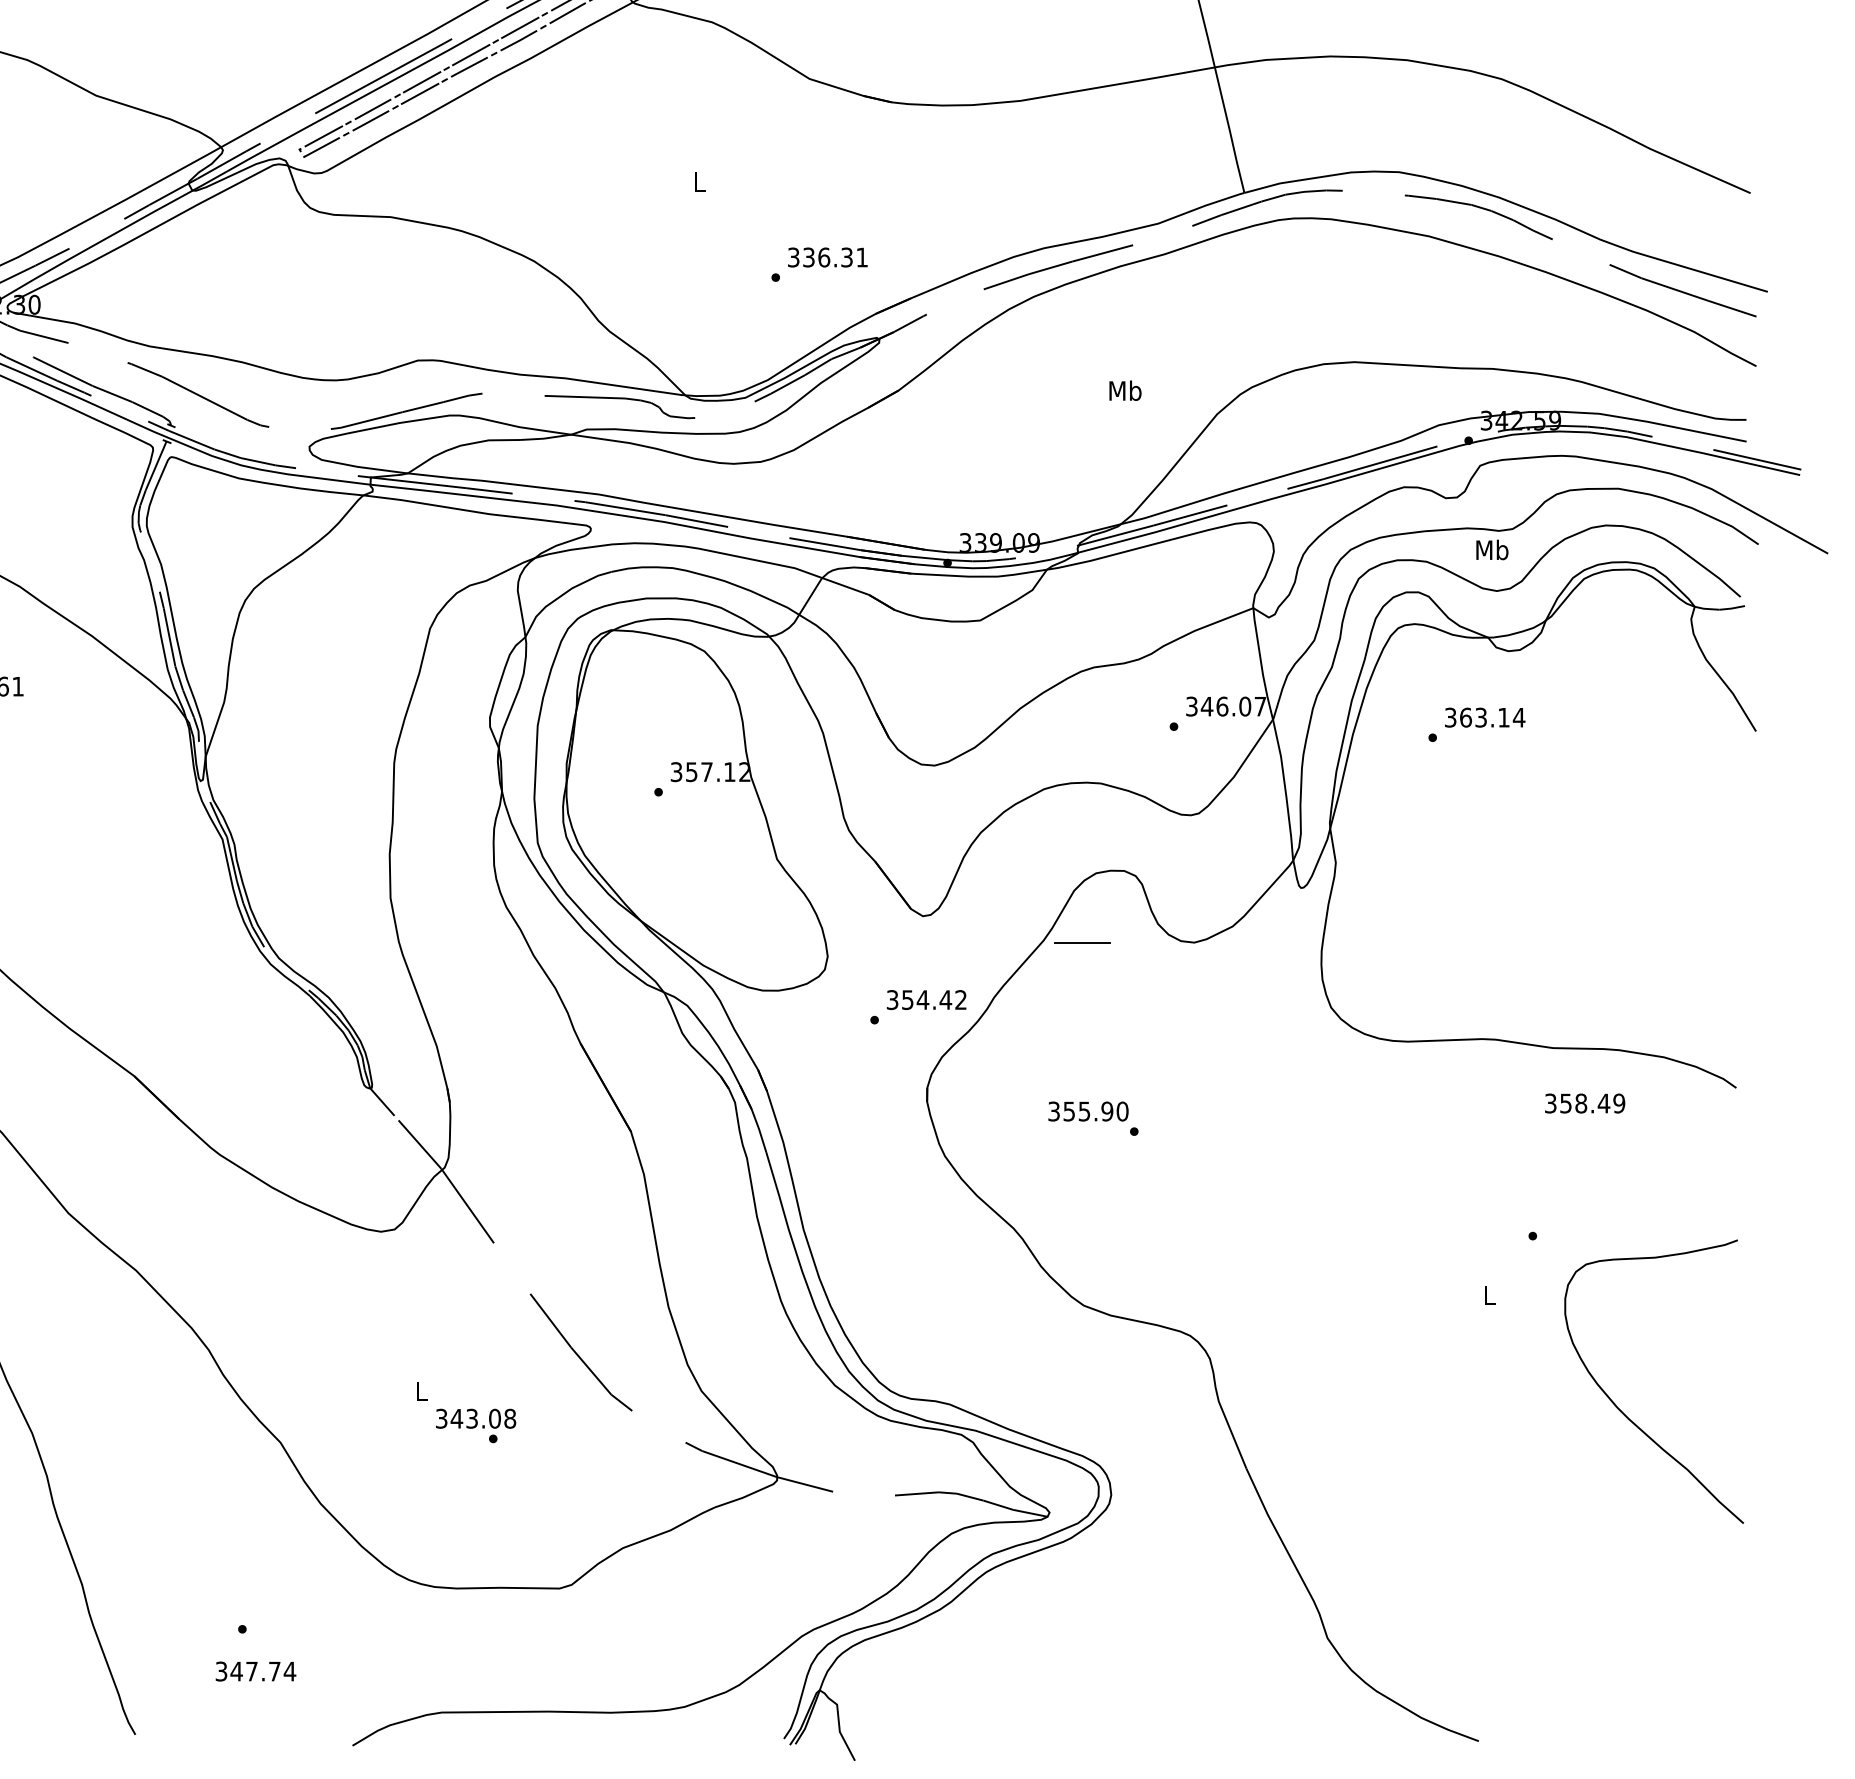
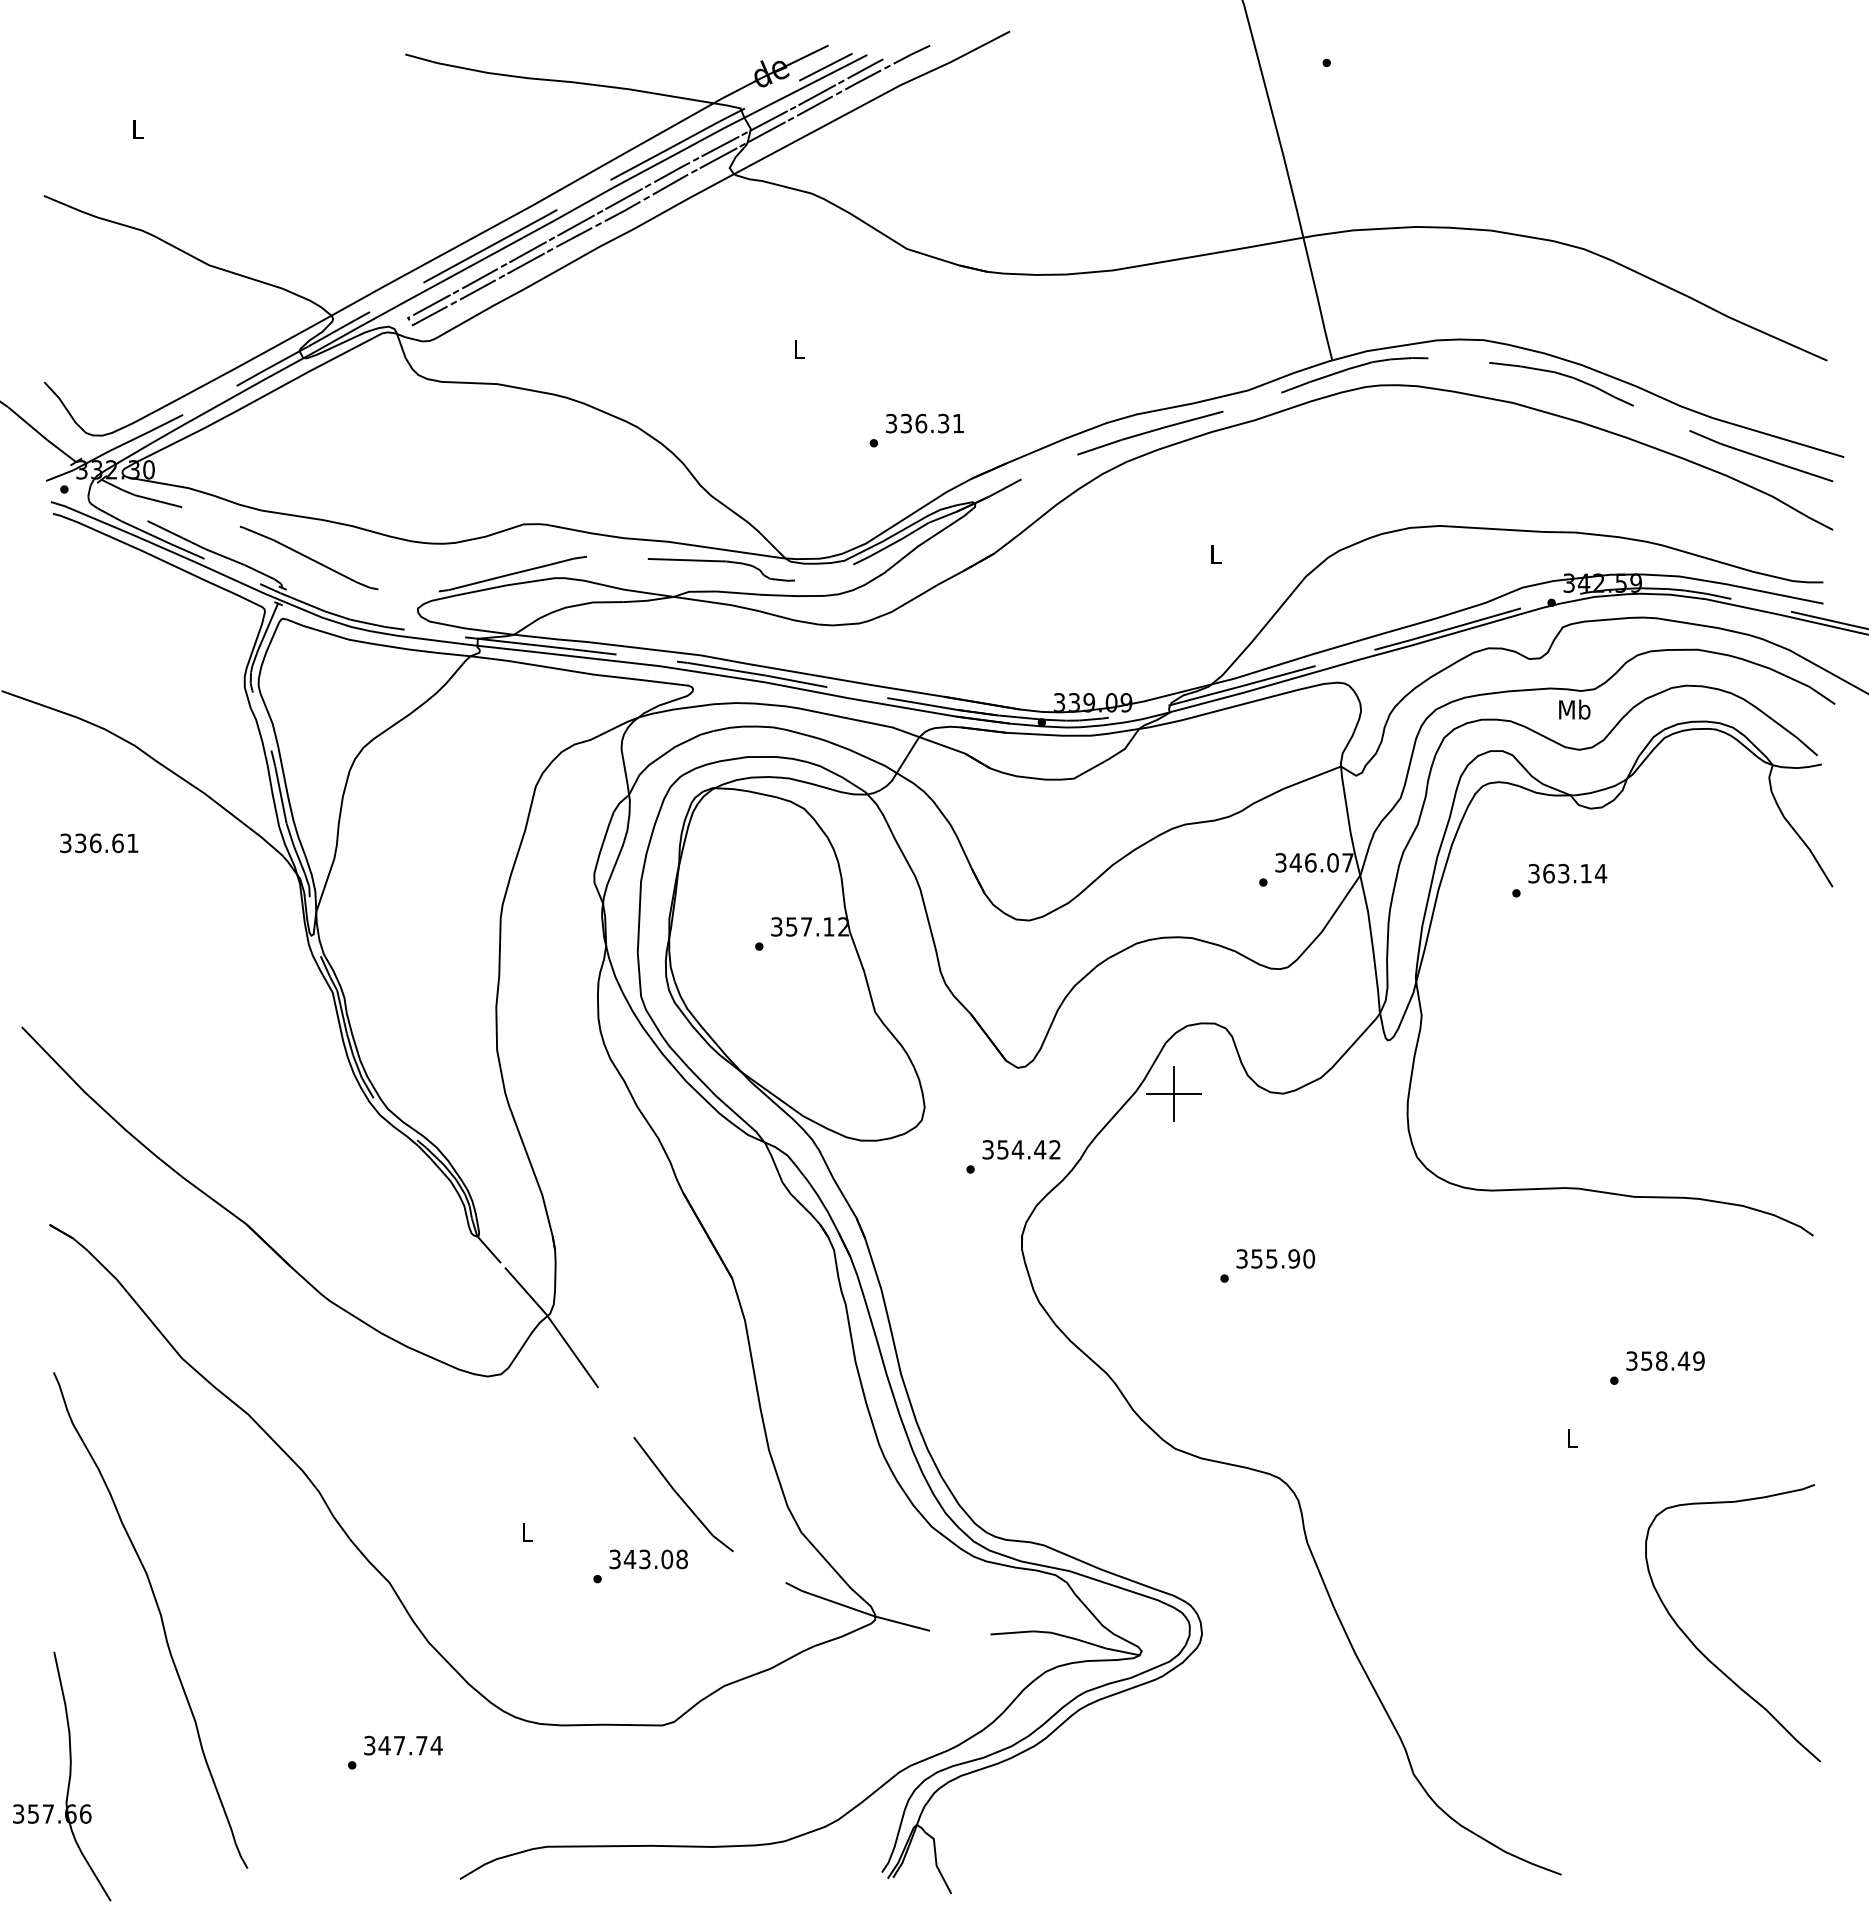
text: (1125, 390) -> (1215, 553), Mb -> L
line: (1082, 942) -> (1173, 1093), added
text: (1585, 1102) -> (1665, 1360), moved
text: (1088, 1111) -> (1275, 1258), moved
curve: (1622, 1411) -> (1702, 1652), moved
text: (475, 1418) -> (648, 1559), moved
text: (255, 1671) -> (403, 1745), moved

